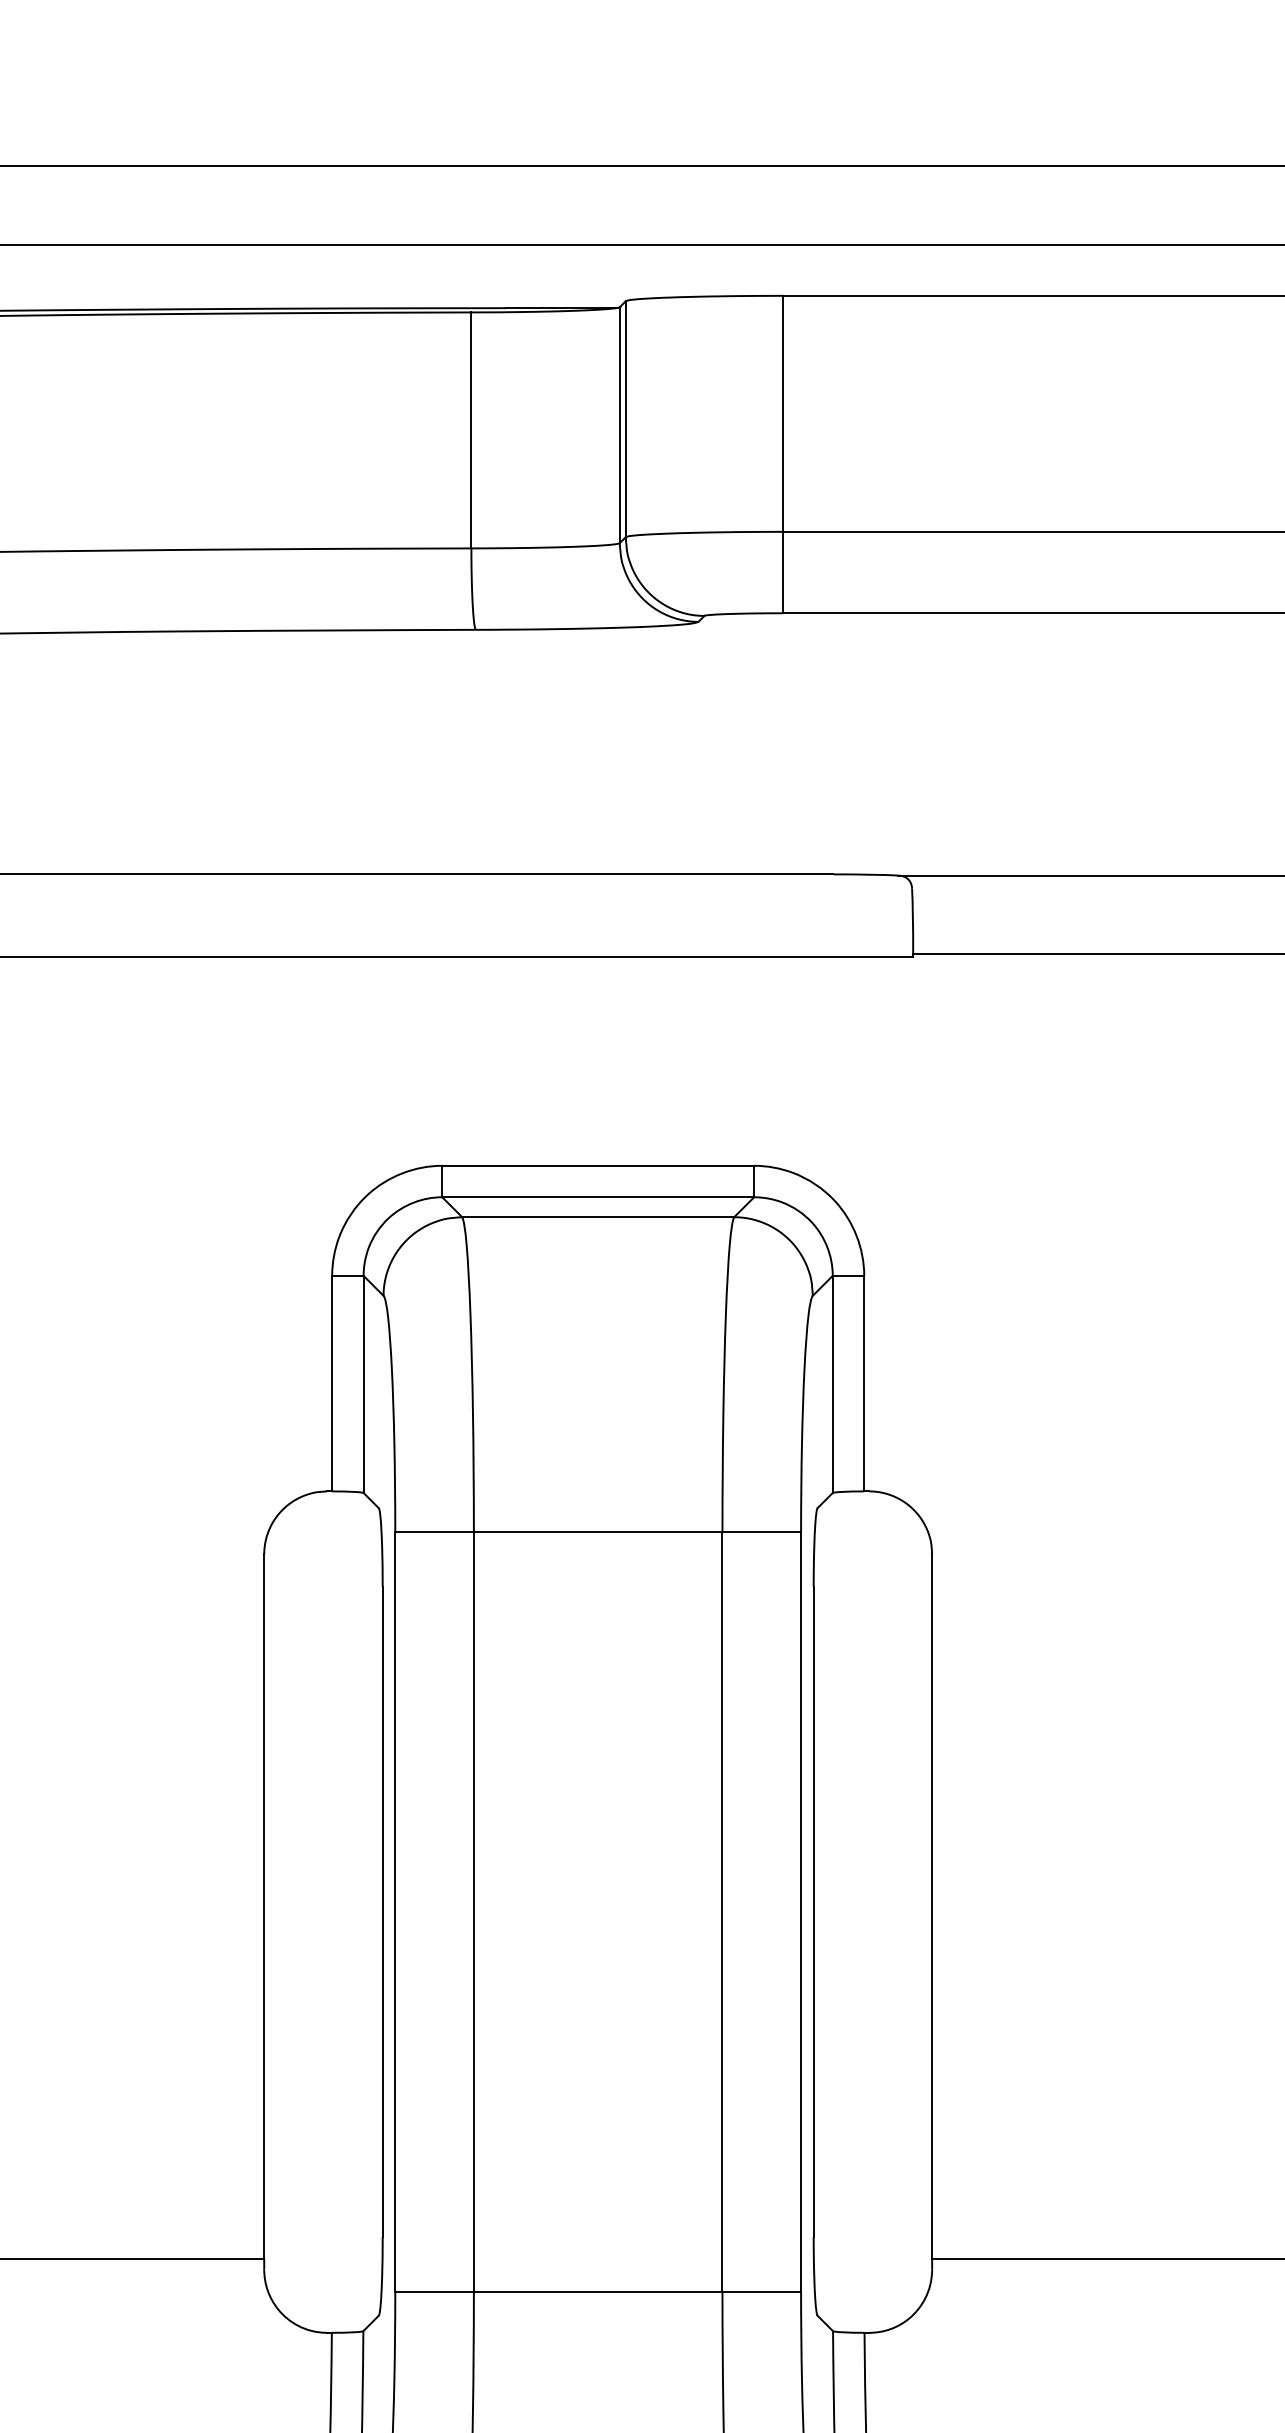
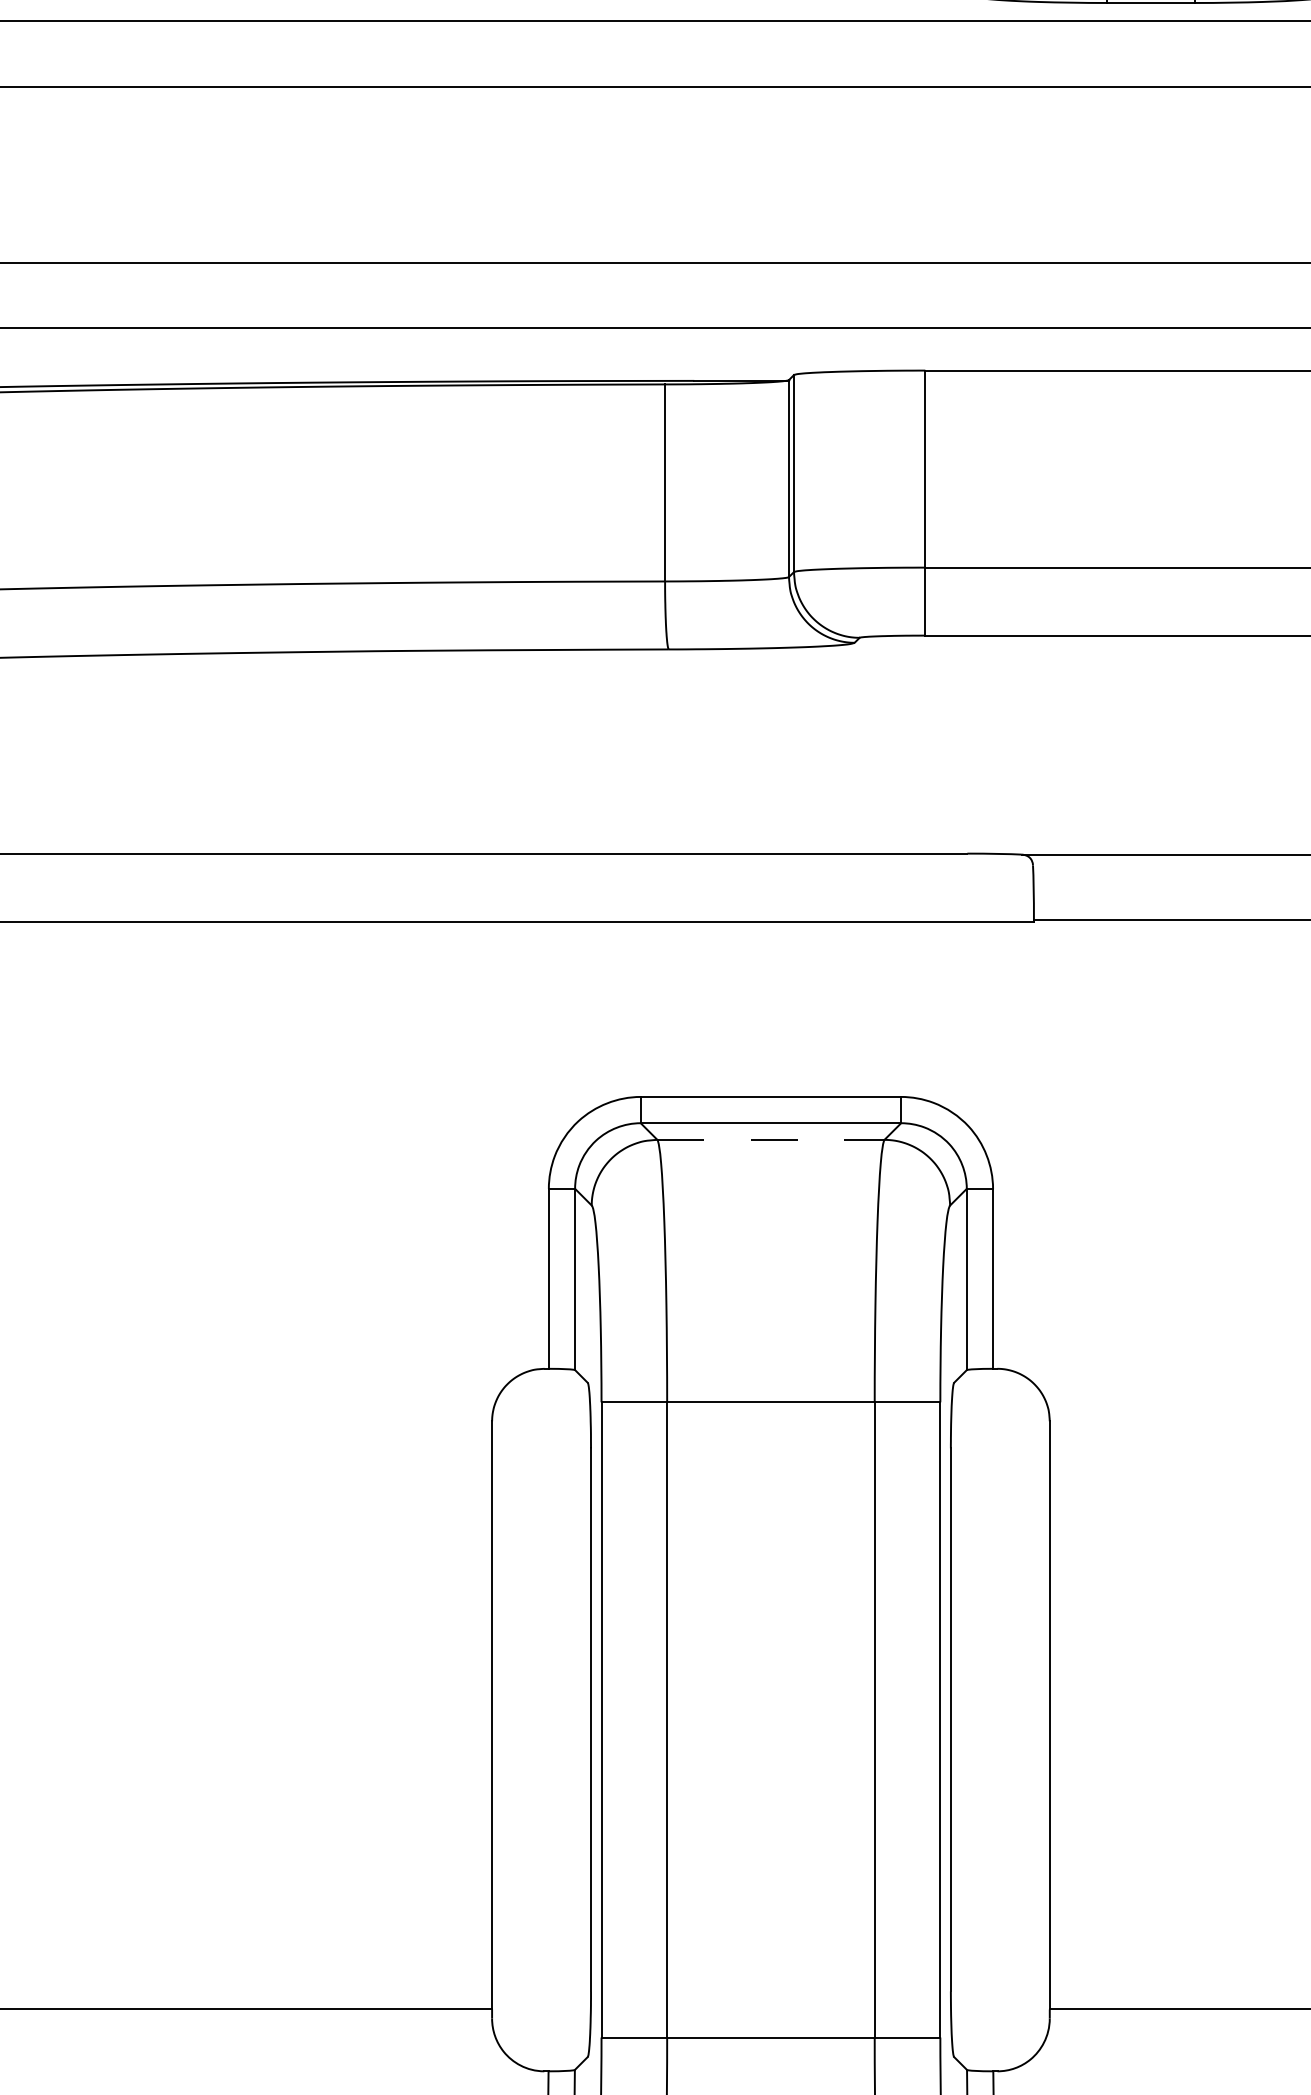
line: (597, 1216) -> (770, 1139), solid -> dashed

